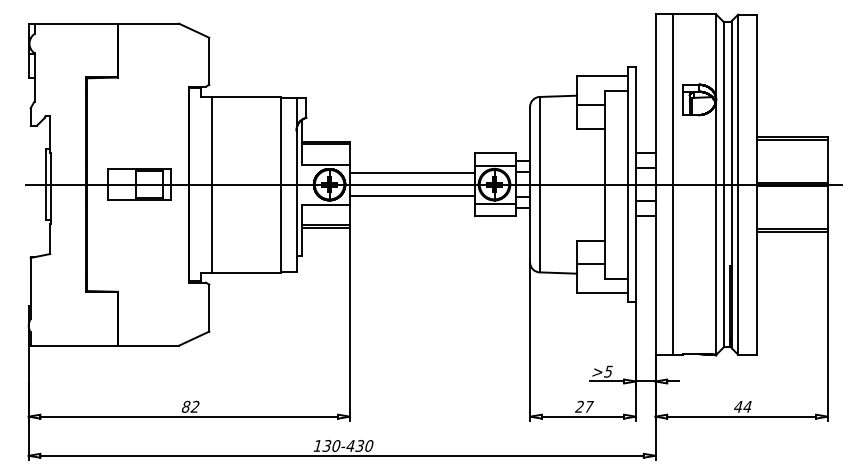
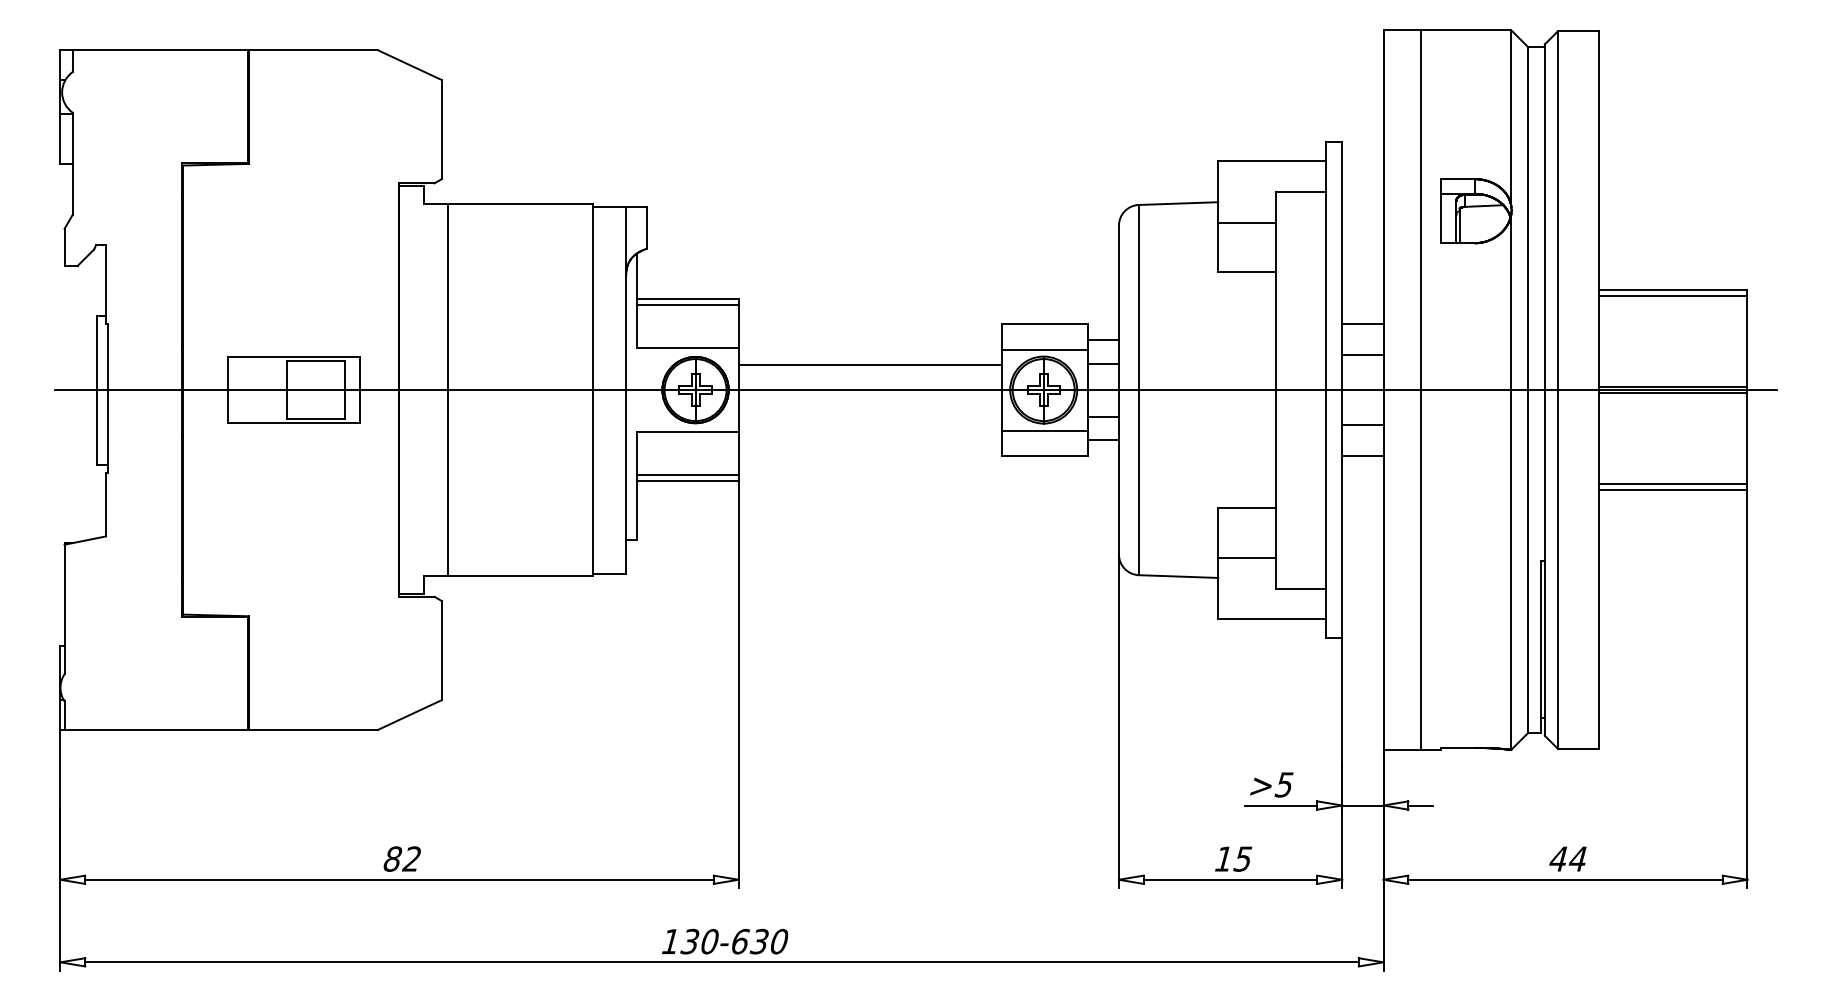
line: (411, 196) -> (868, 415), removed
text: (584, 406) -> (1233, 858), 27 -> 15
text: (350, 445) -> (739, 940), 130-430 -> 130-630

